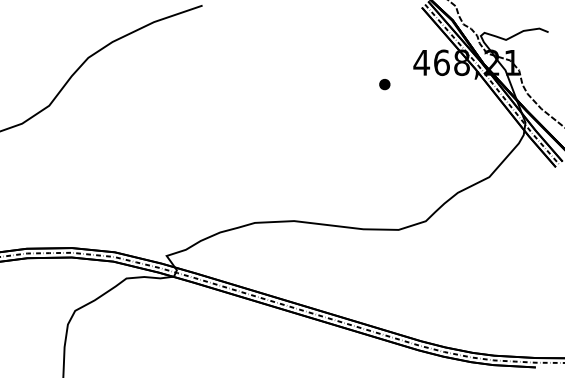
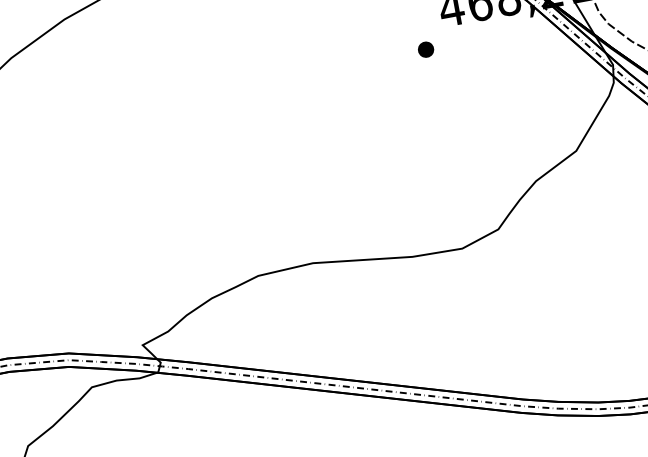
part: (384, 84) -> (425, 49), moved

